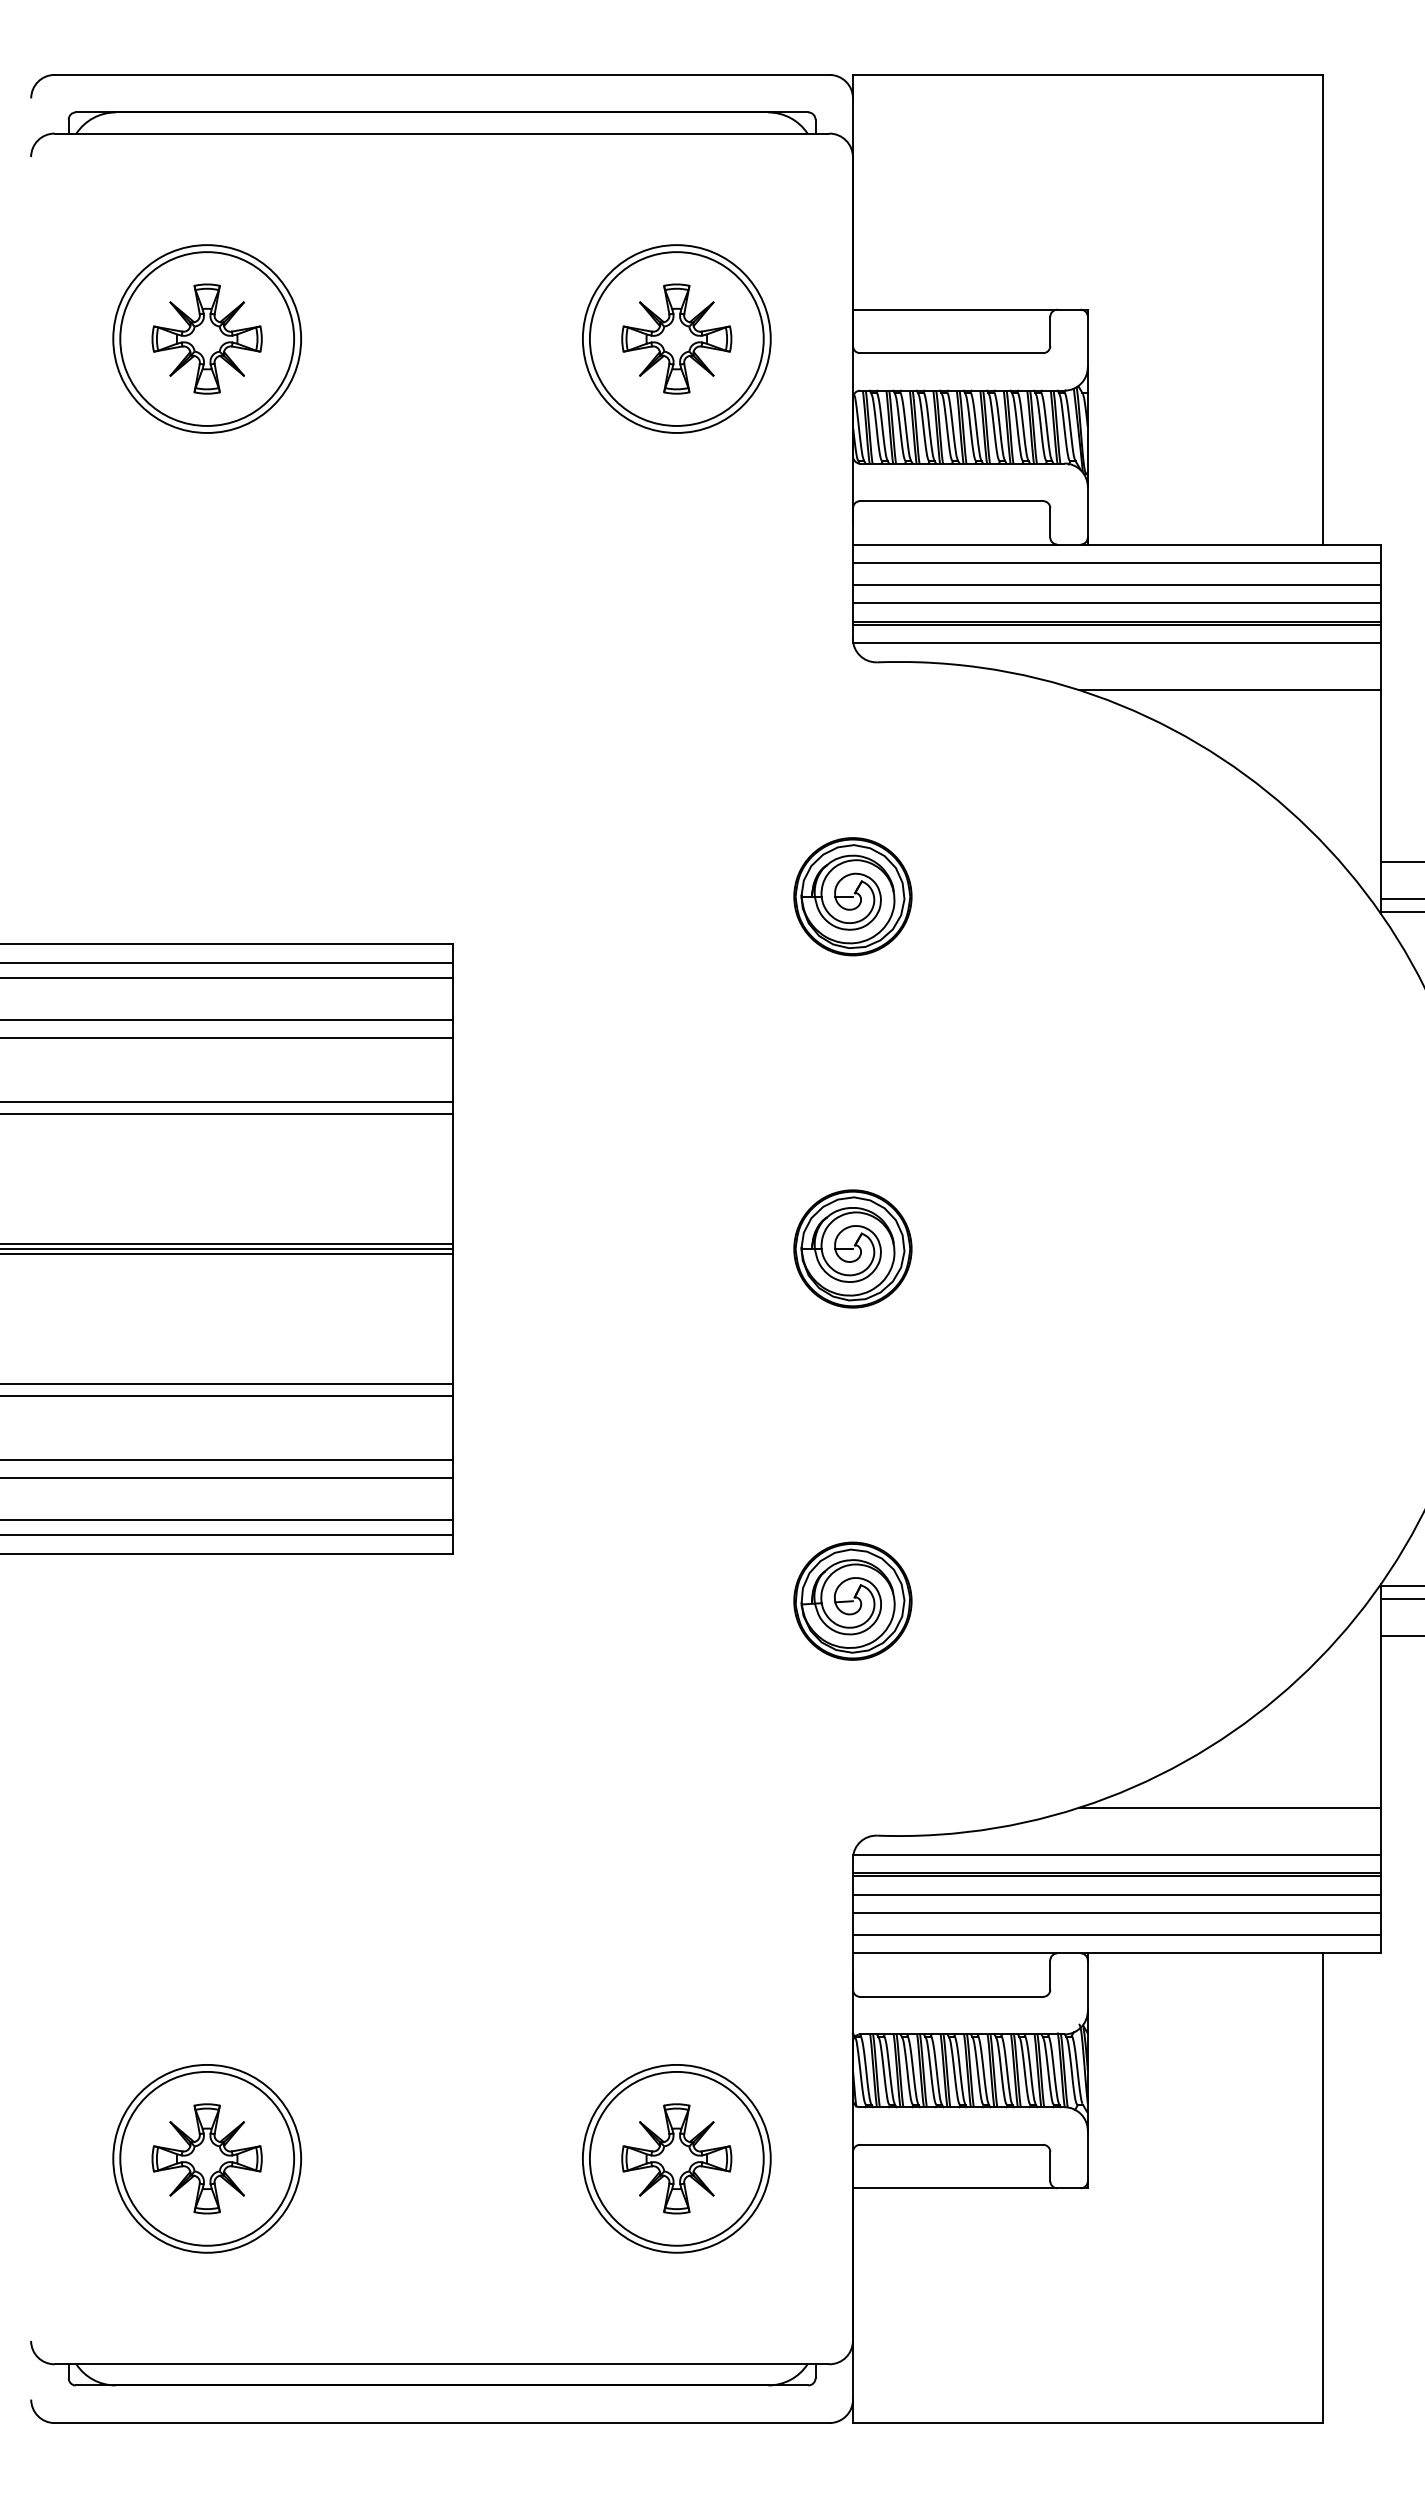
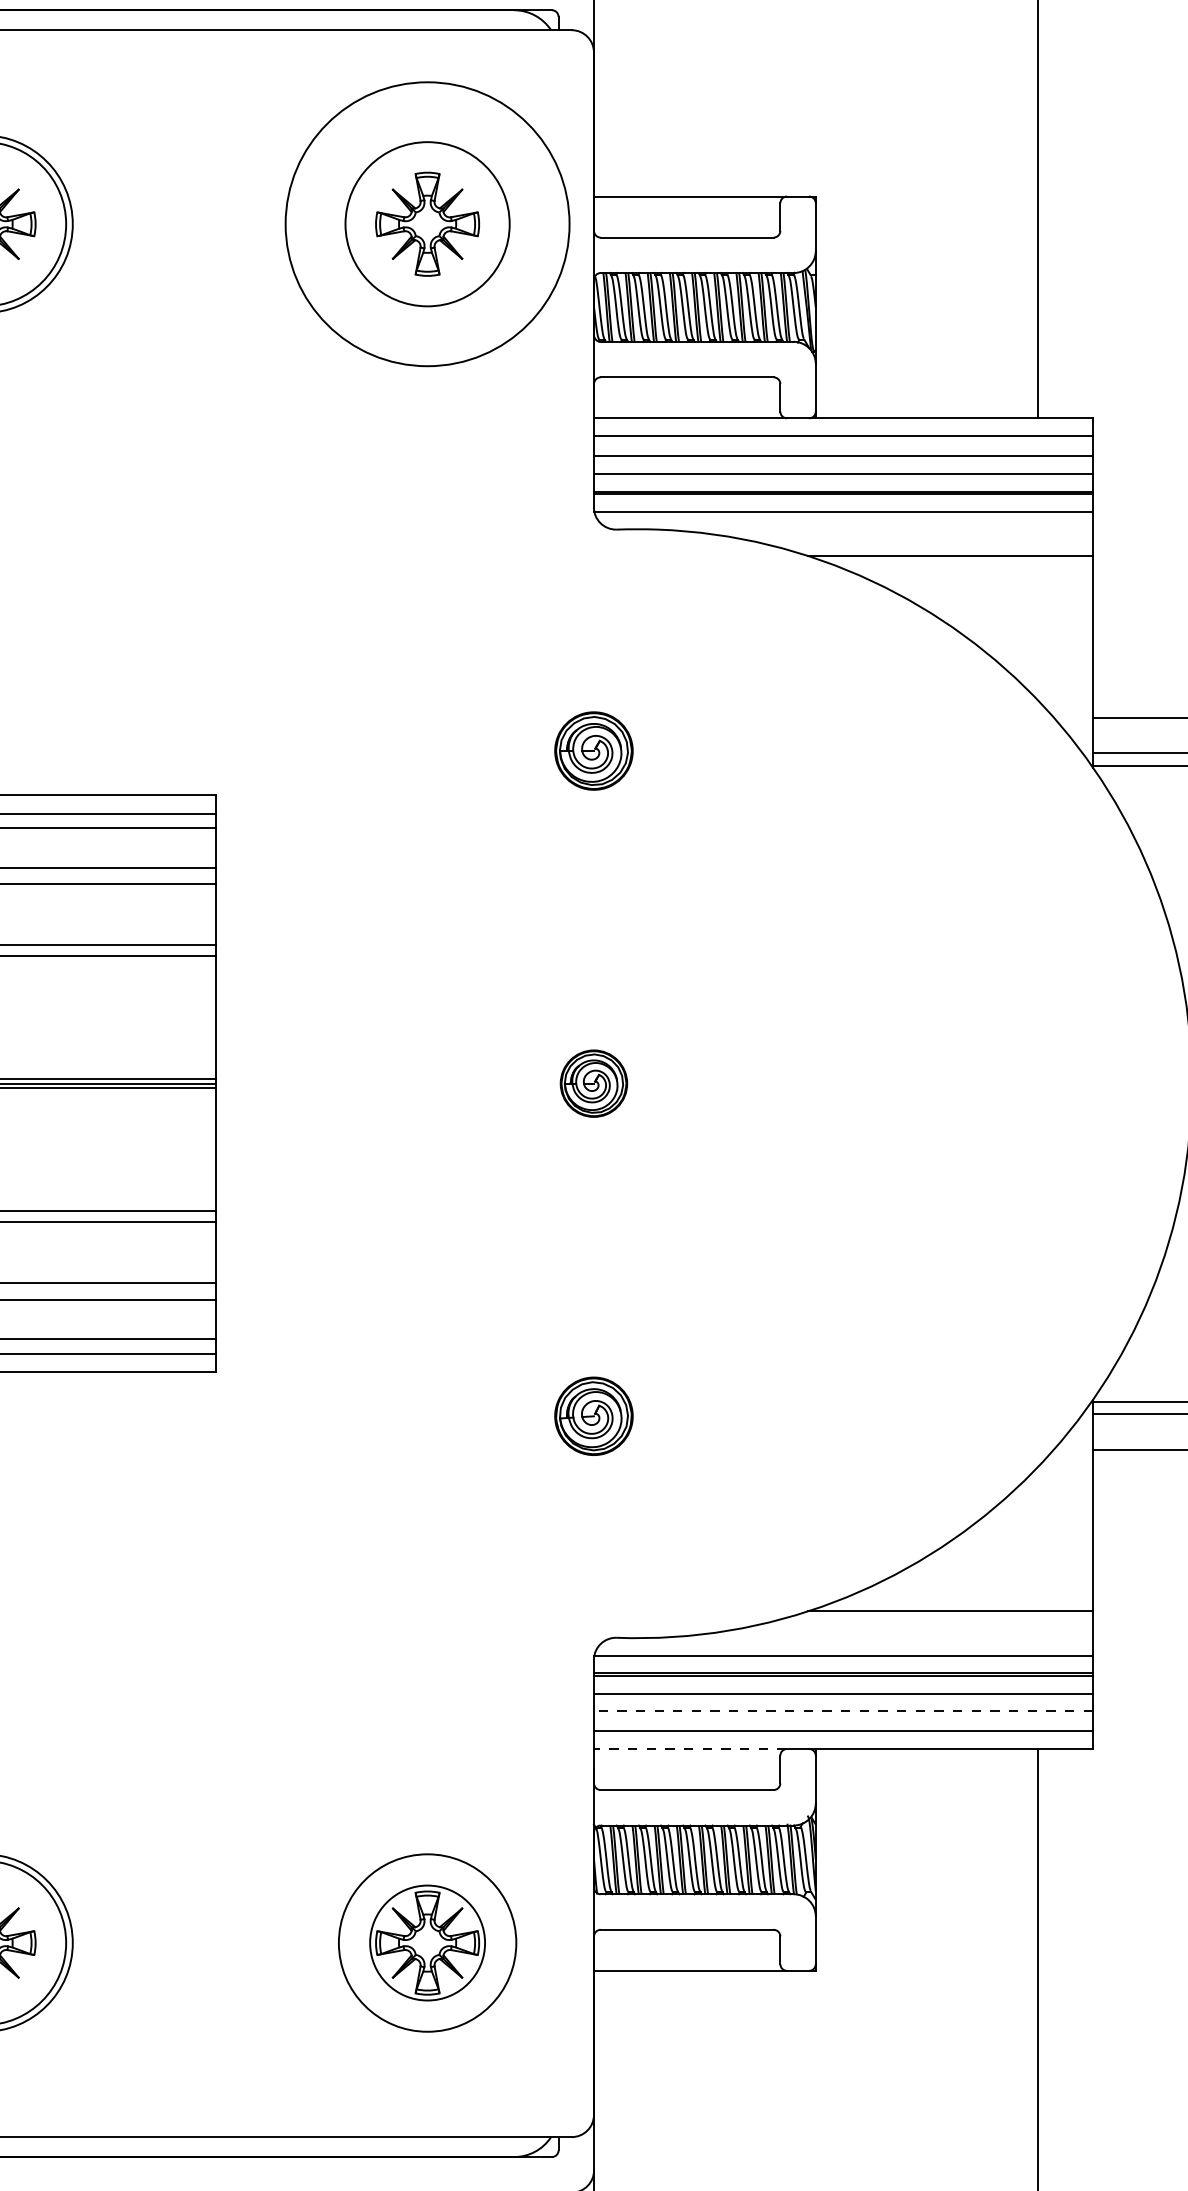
circle: (676, 338) -> (427, 223), size x1.6
part: (852, 896) -> (593, 750), size x0.7
part: (852, 1248) -> (593, 1083), size x0.6
part: (852, 1600) -> (593, 1415), size x0.7
line: (1116, 1913) -> (842, 1711), solid -> dashed
line: (954, 1953) -> (689, 1749), solid -> dashed
circle: (676, 2158) -> (427, 1942), size x0.7

